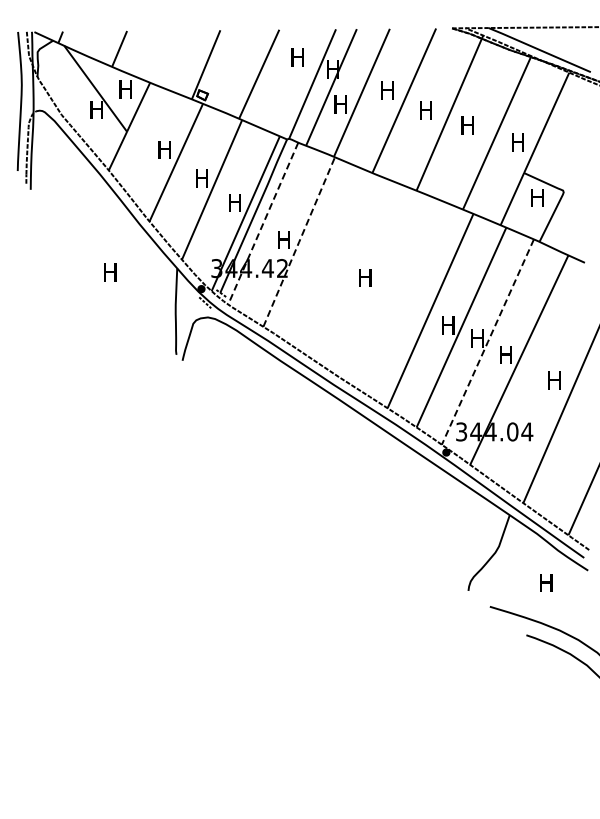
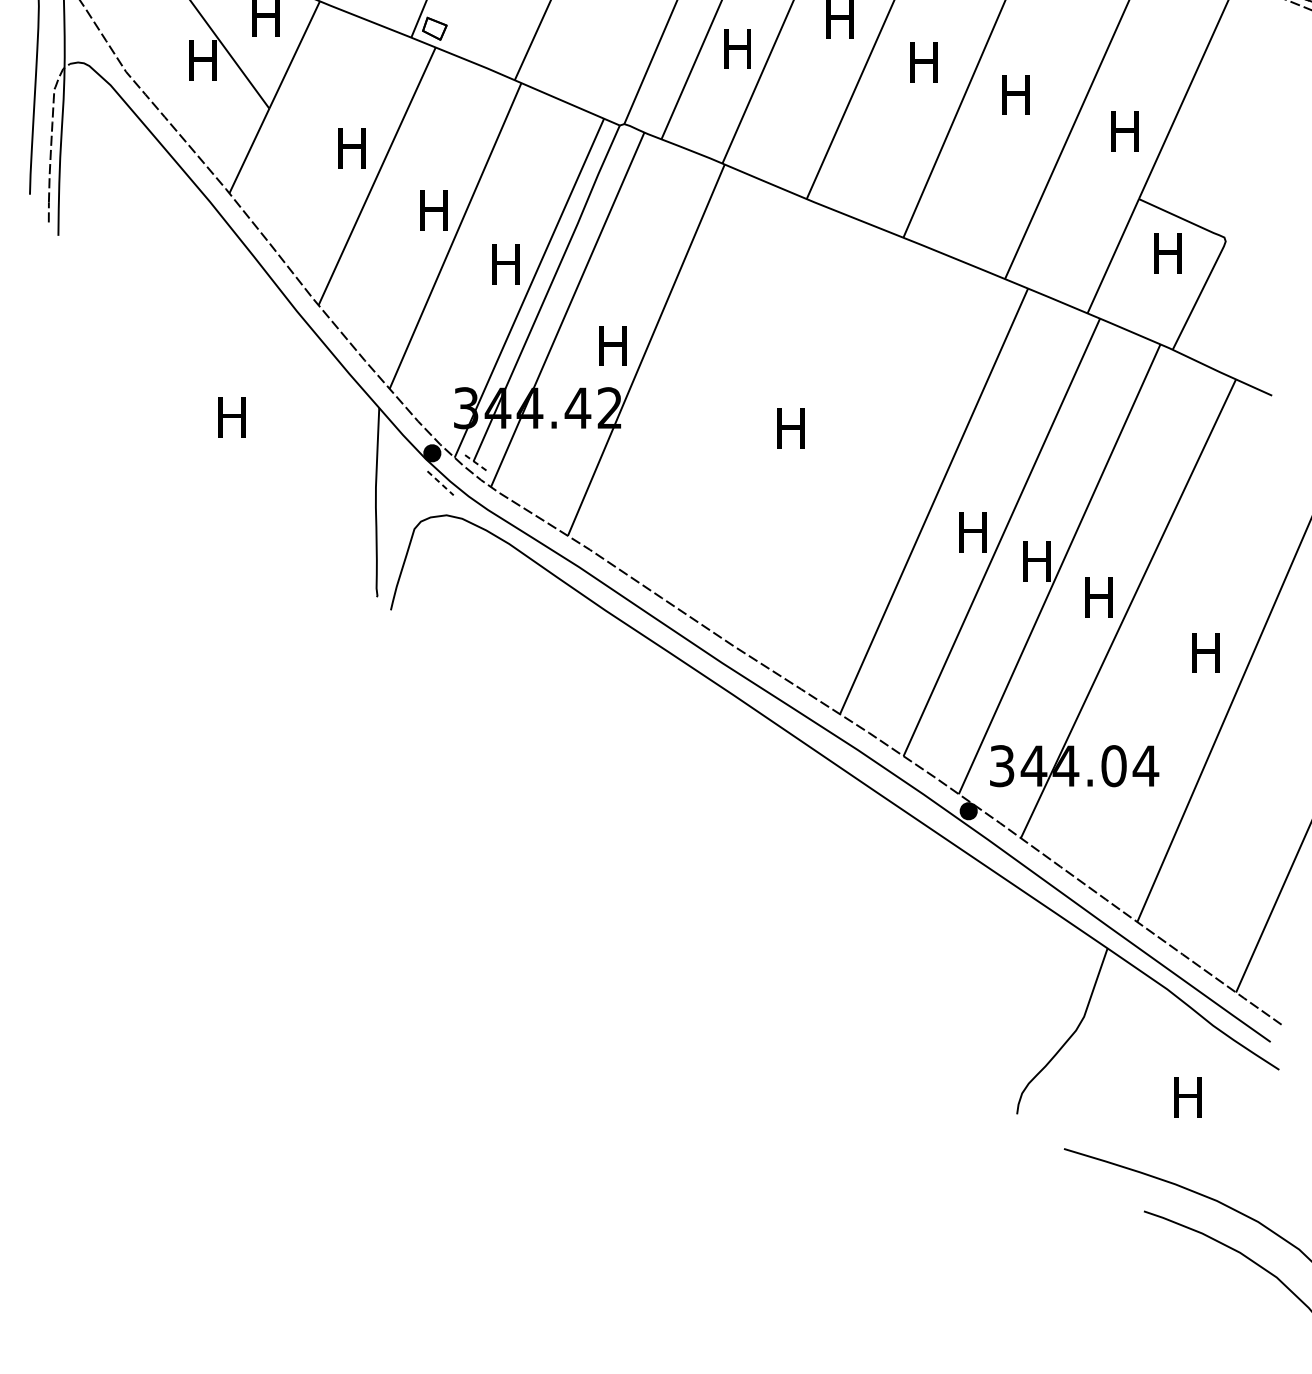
line: (263, 223) -> (568, 309), dashed -> solid
line: (299, 242) -> (647, 351), dashed -> solid
line: (487, 342) -> (1058, 570), dashed -> solid

